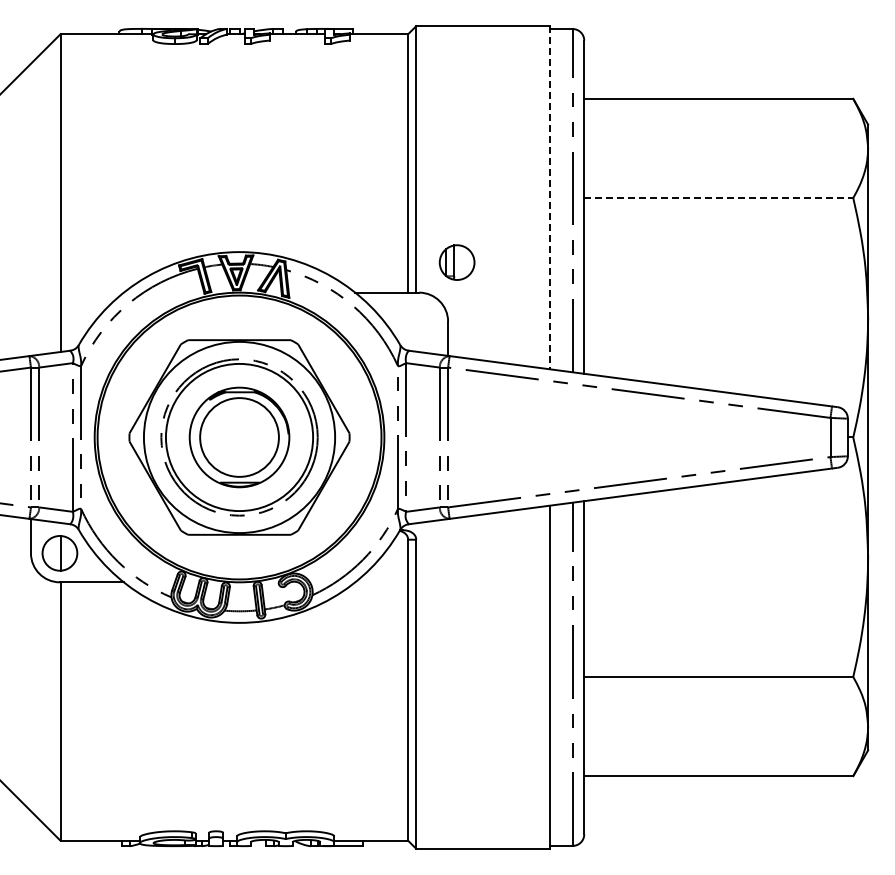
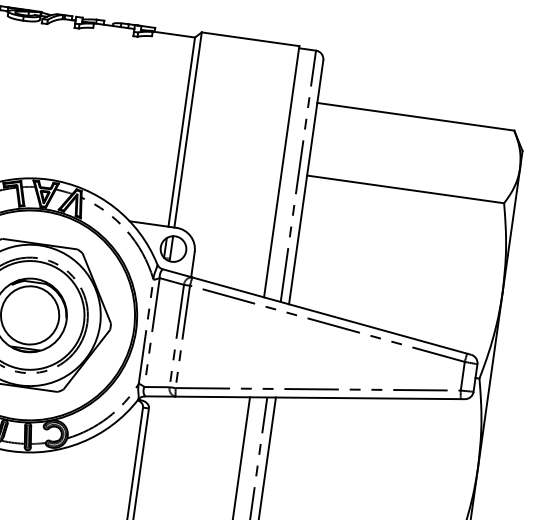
line: (549, 197) -> (281, 171), dashed -> solid
line: (718, 198) -> (405, 189), dashed -> solid
part: (456, 262) -> (173, 248), moved

